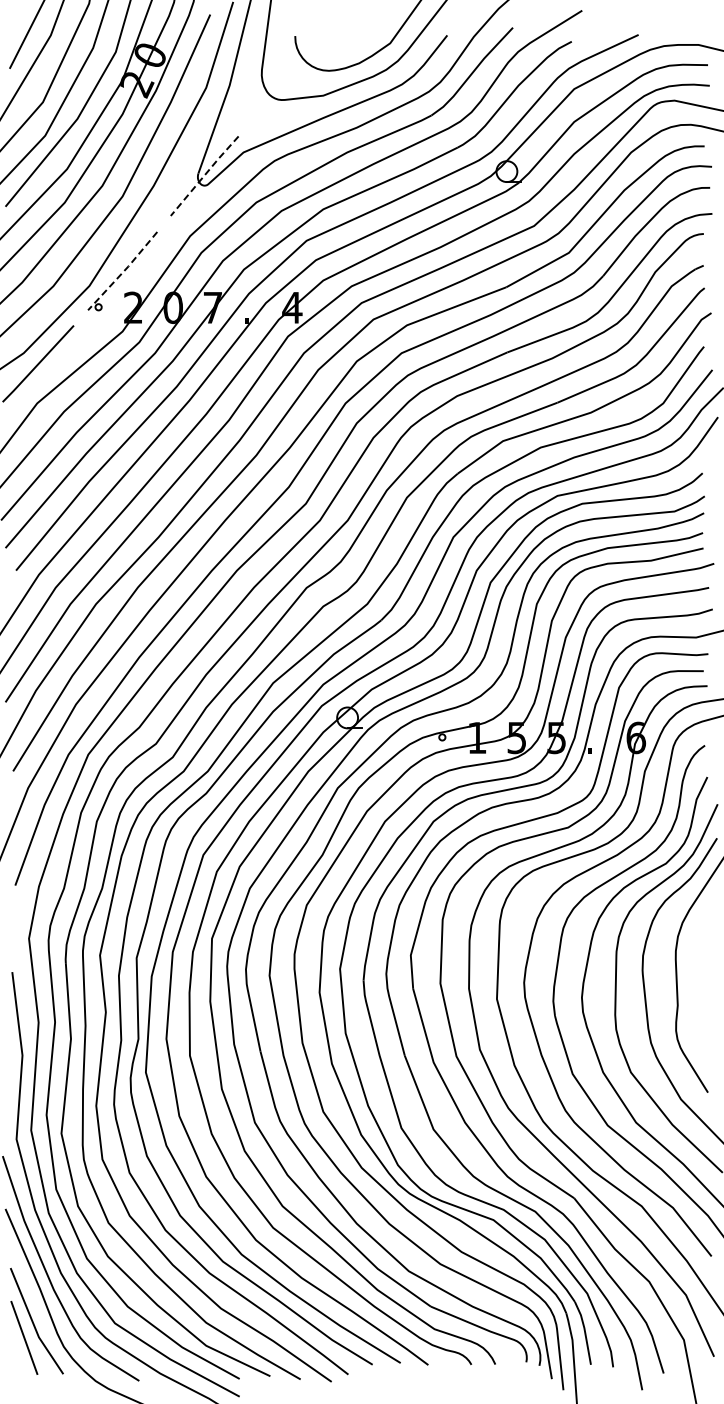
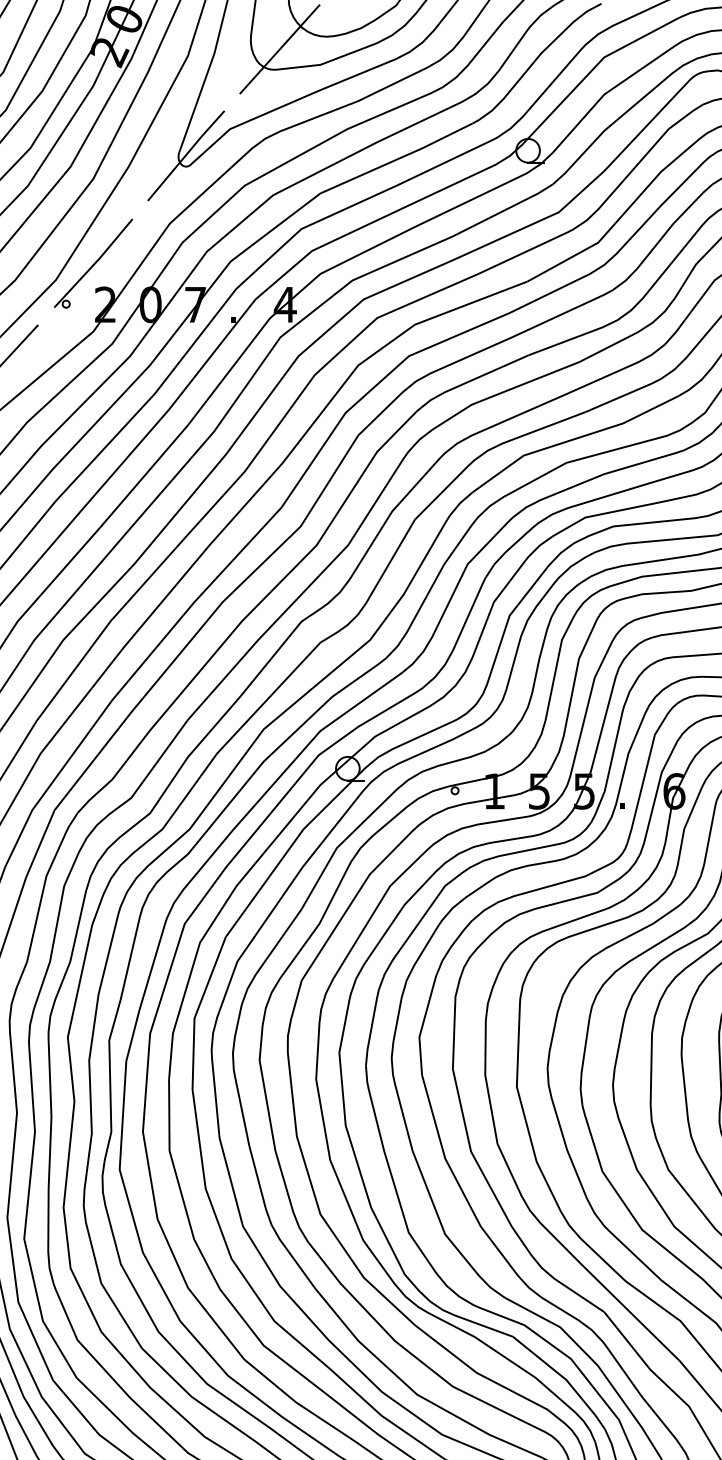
line: (287, 81) -> (279, 48), added
line: (204, 175) -> (186, 155), dashed -> solid
line: (123, 271) -> (94, 263), dashed -> solid

